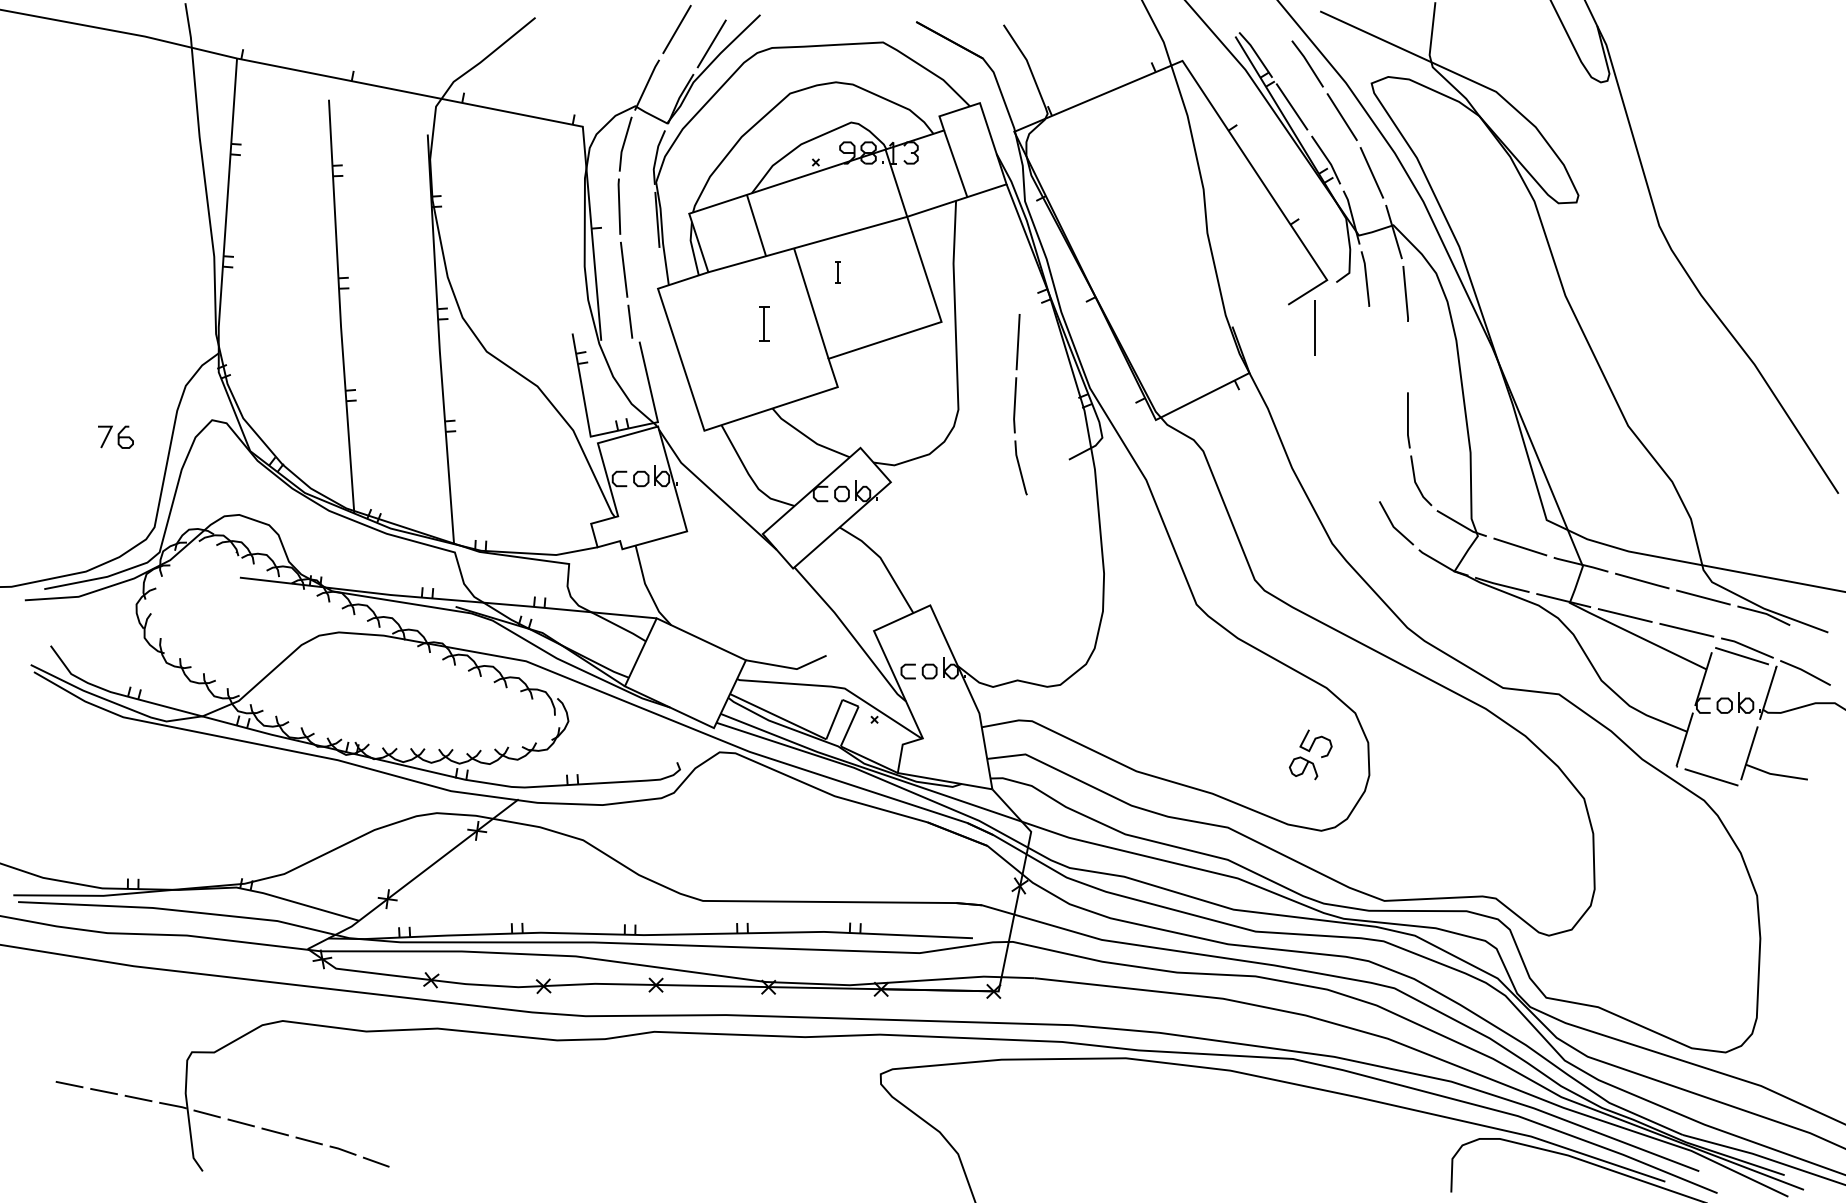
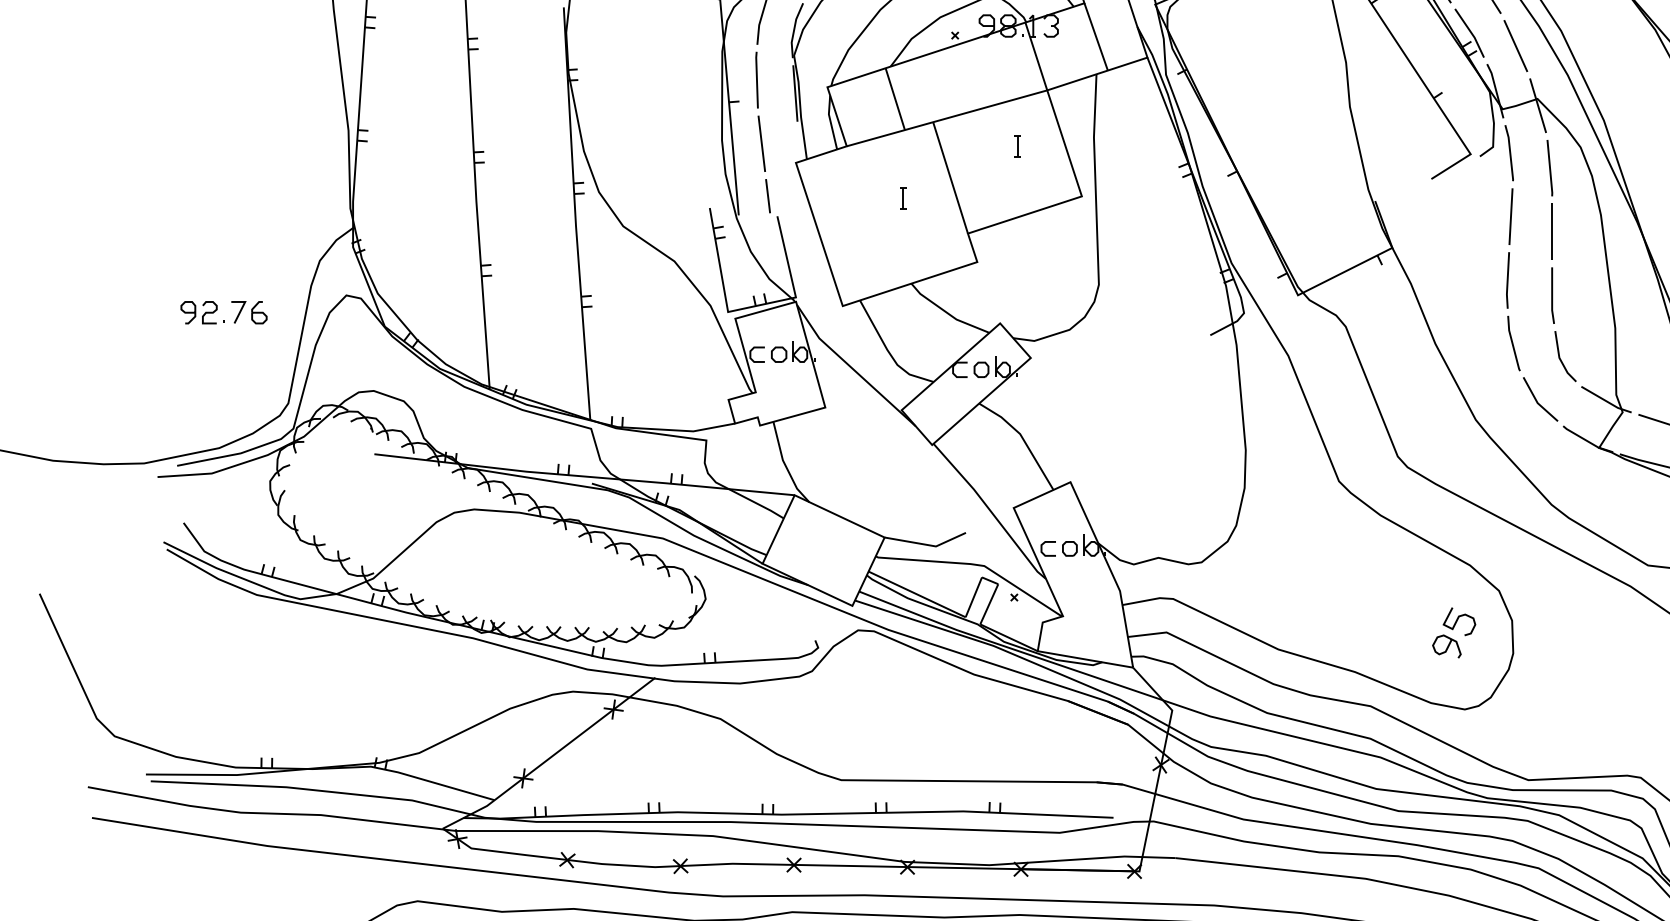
part: (837, 272) -> (1017, 146), moved
part: (764, 323) -> (903, 197), size x0.62
line: (1314, 327) -> (1551, 231), moved
part: (1020, 404) -> (1513, 279), moved
part: (68, 436) -> (201, 311), added

